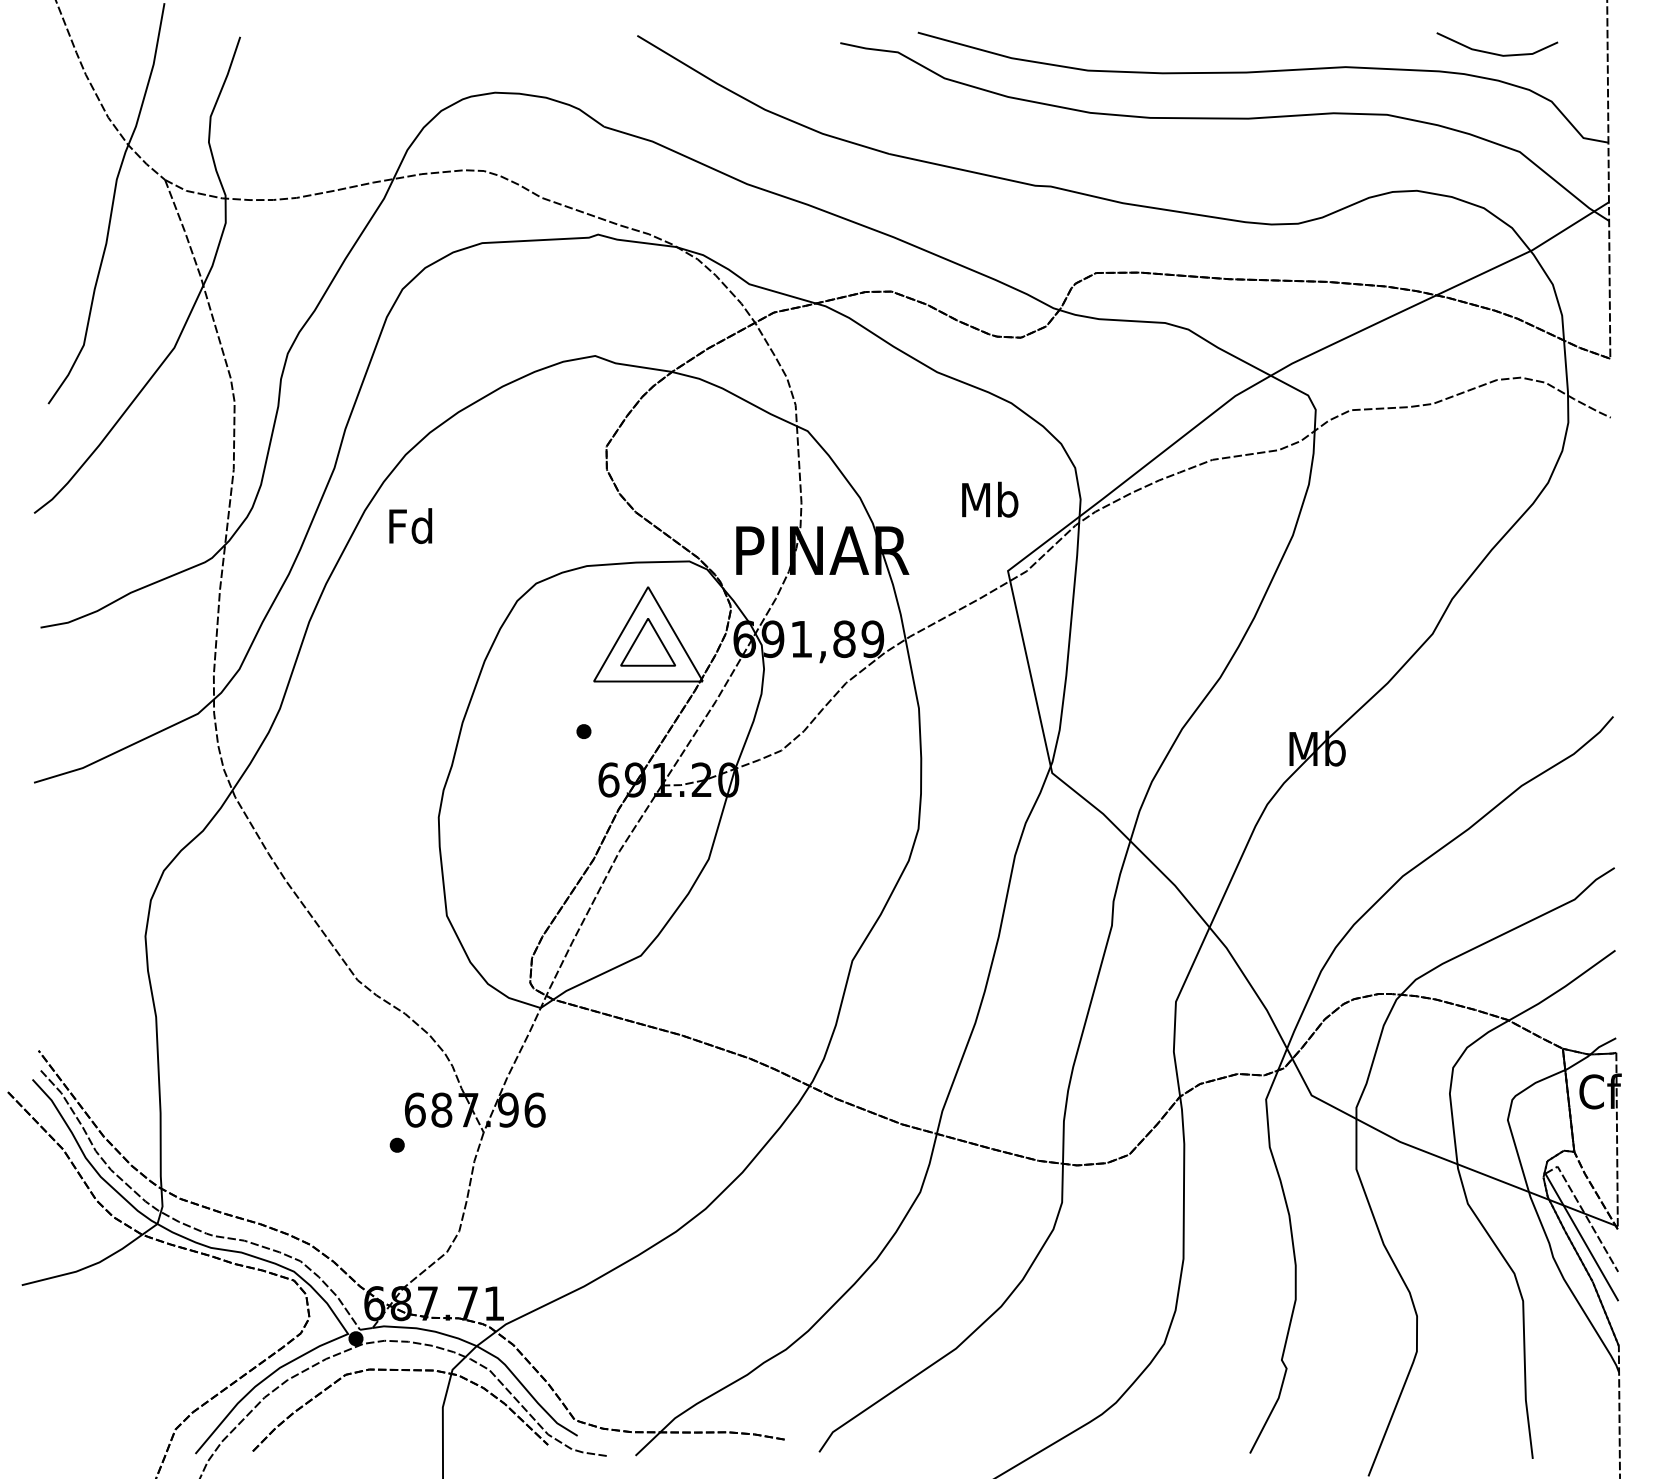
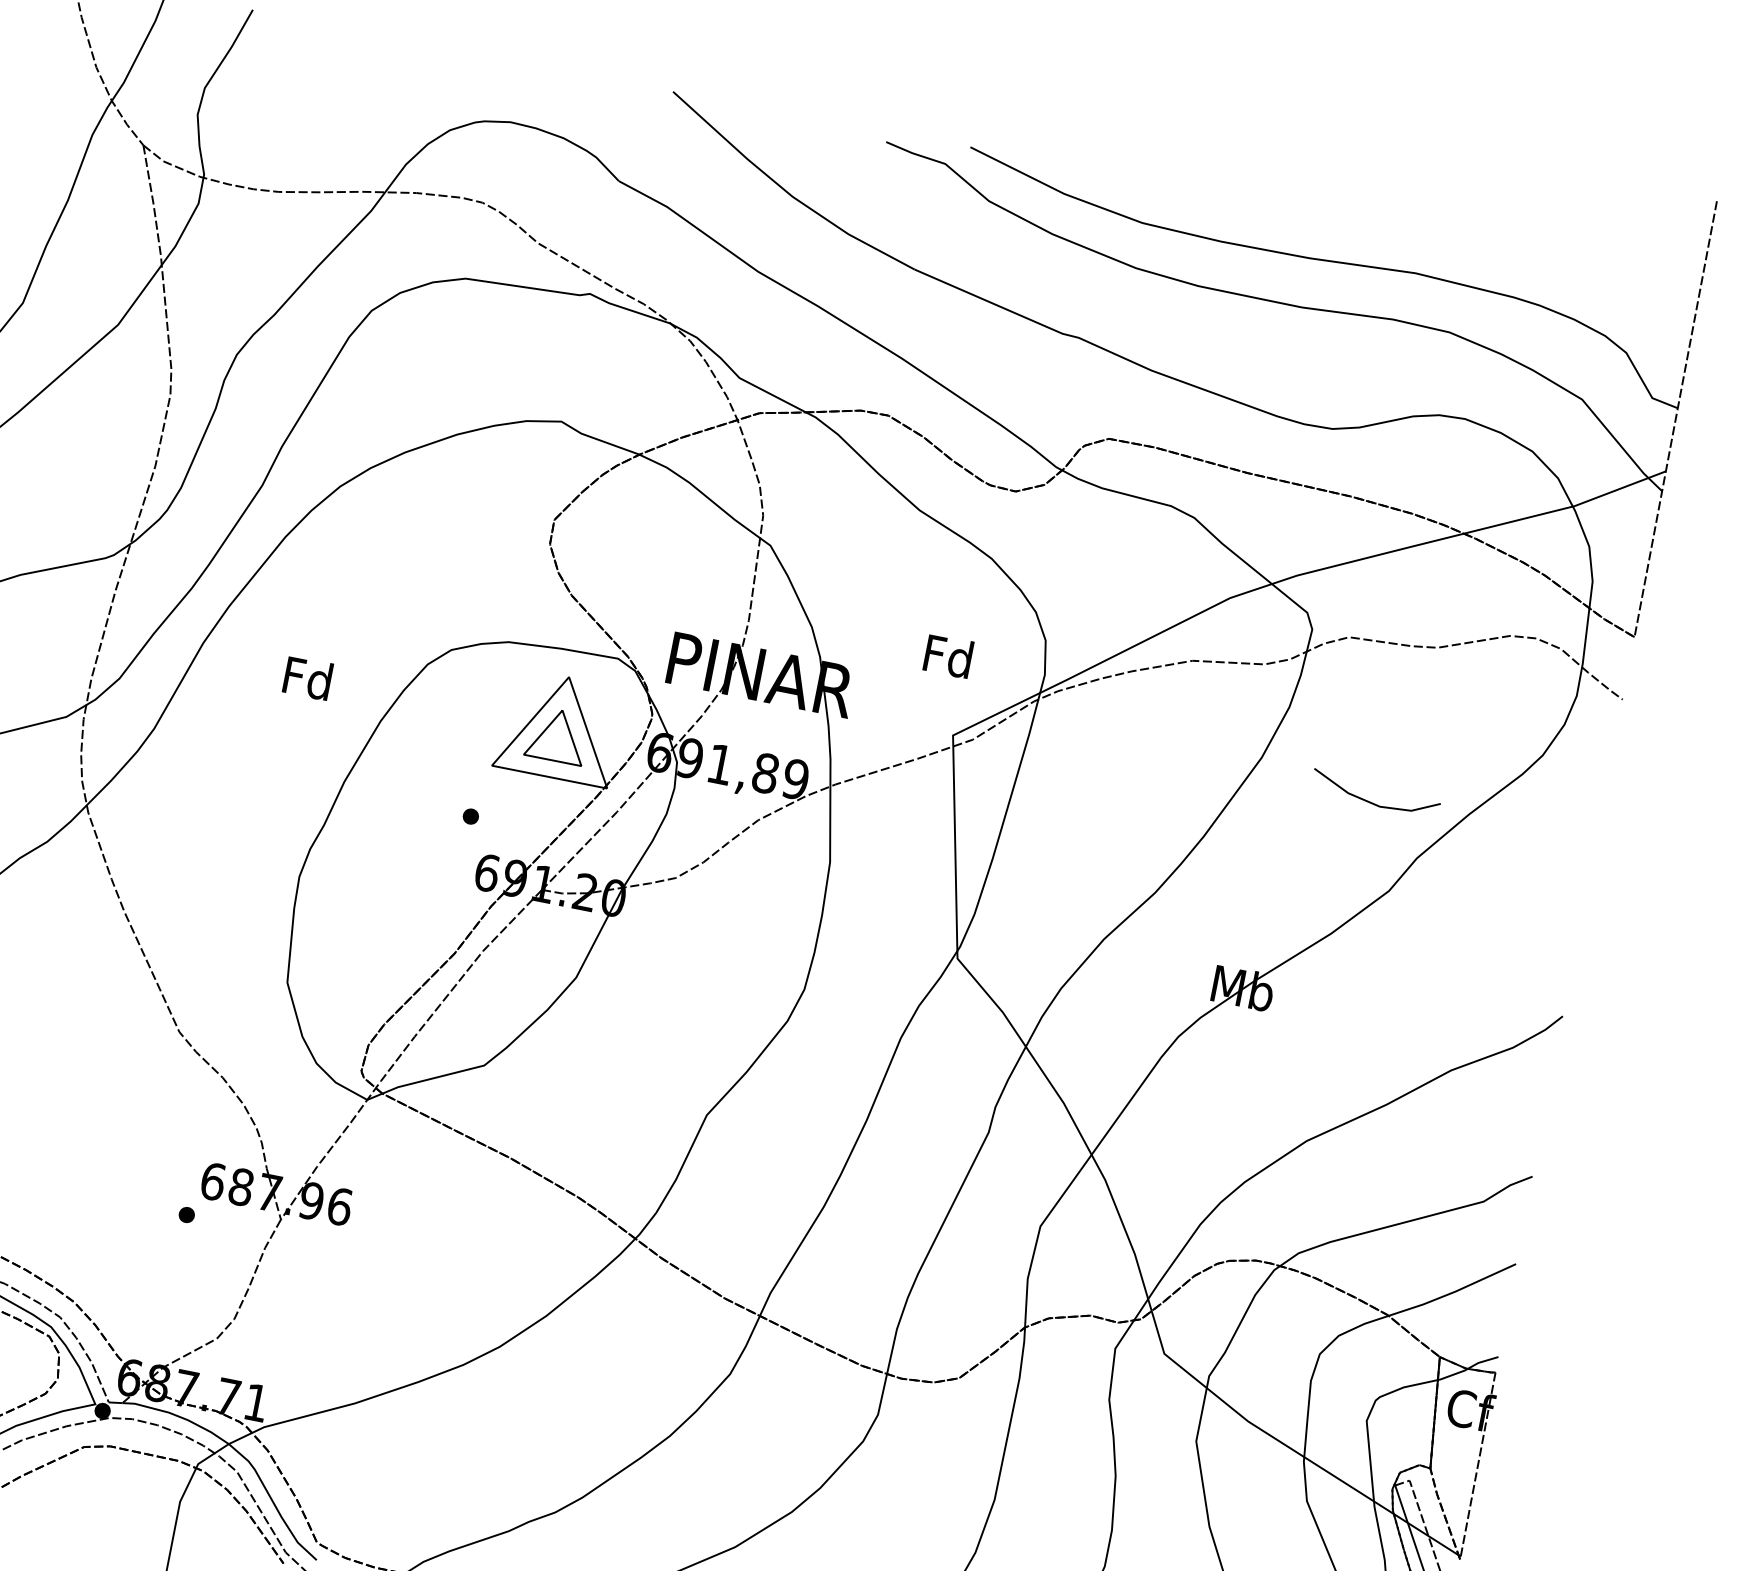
line: (1493, 52) -> (1370, 801), moved
text: (990, 499) -> (949, 656), Mb -> Fd
text: (410, 526) -> (307, 678), moved

